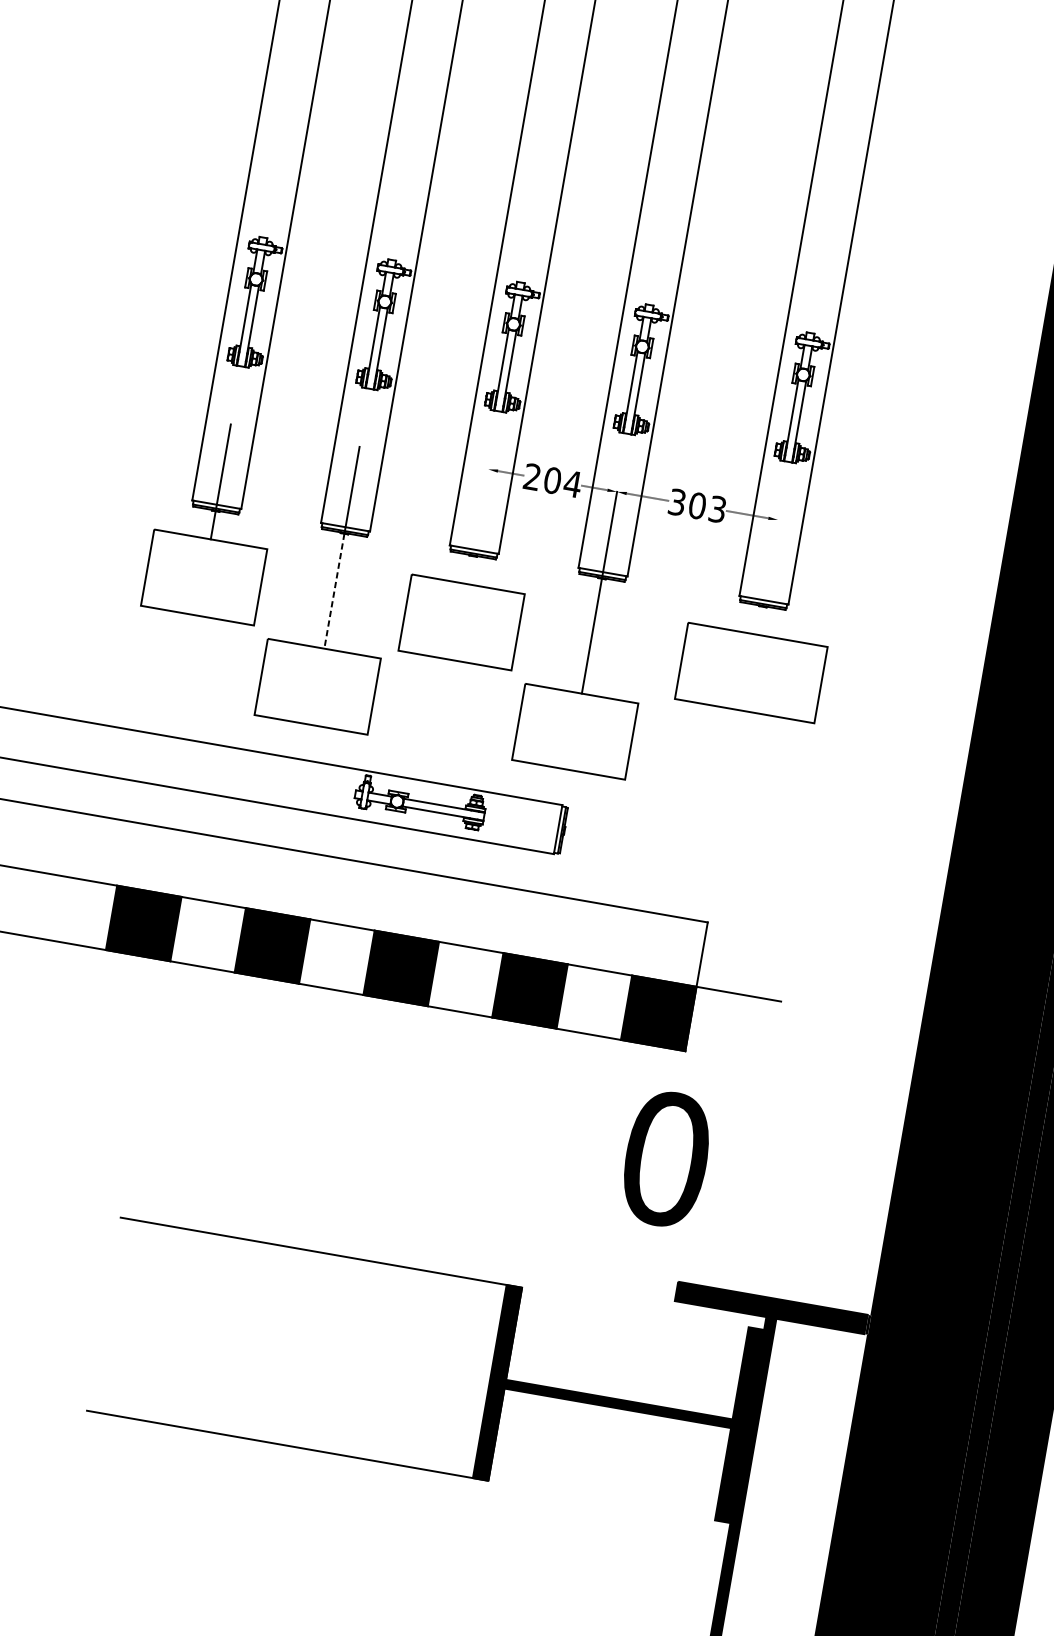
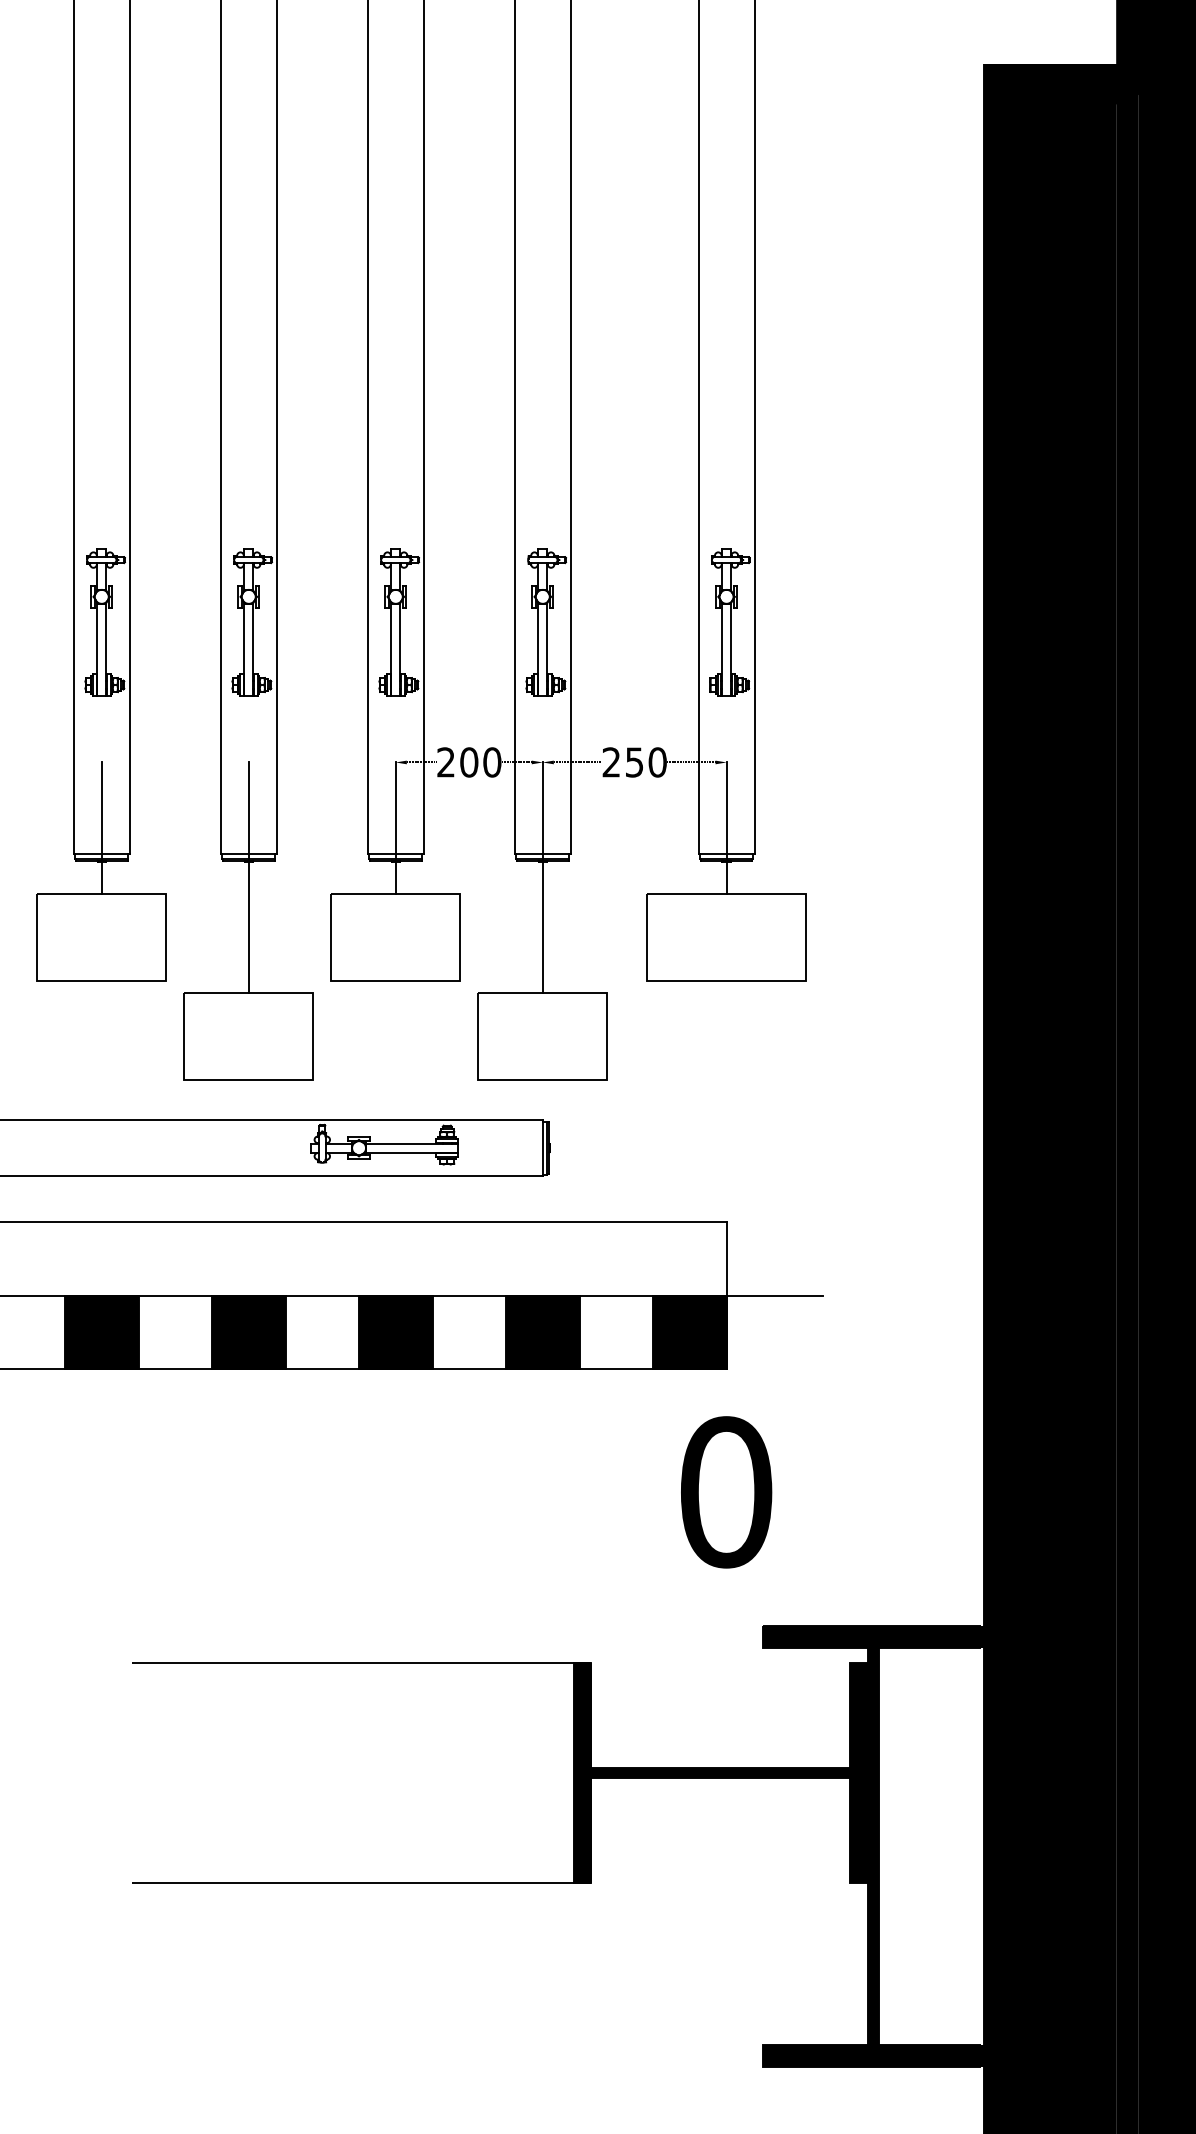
text: (572, 484) -> (491, 762), 204 -> 200
text: (697, 505) -> (634, 762), 303 -> 250
line: (478, 526) -> (395, 827), added
line: (768, 576) -> (726, 827), added
line: (334, 591) -> (248, 927), dashed -> solid

